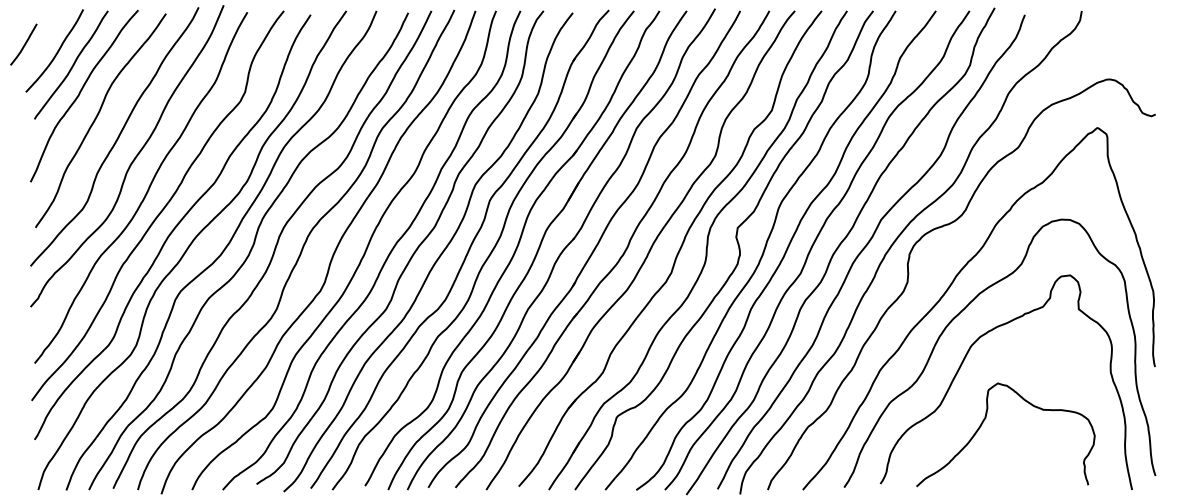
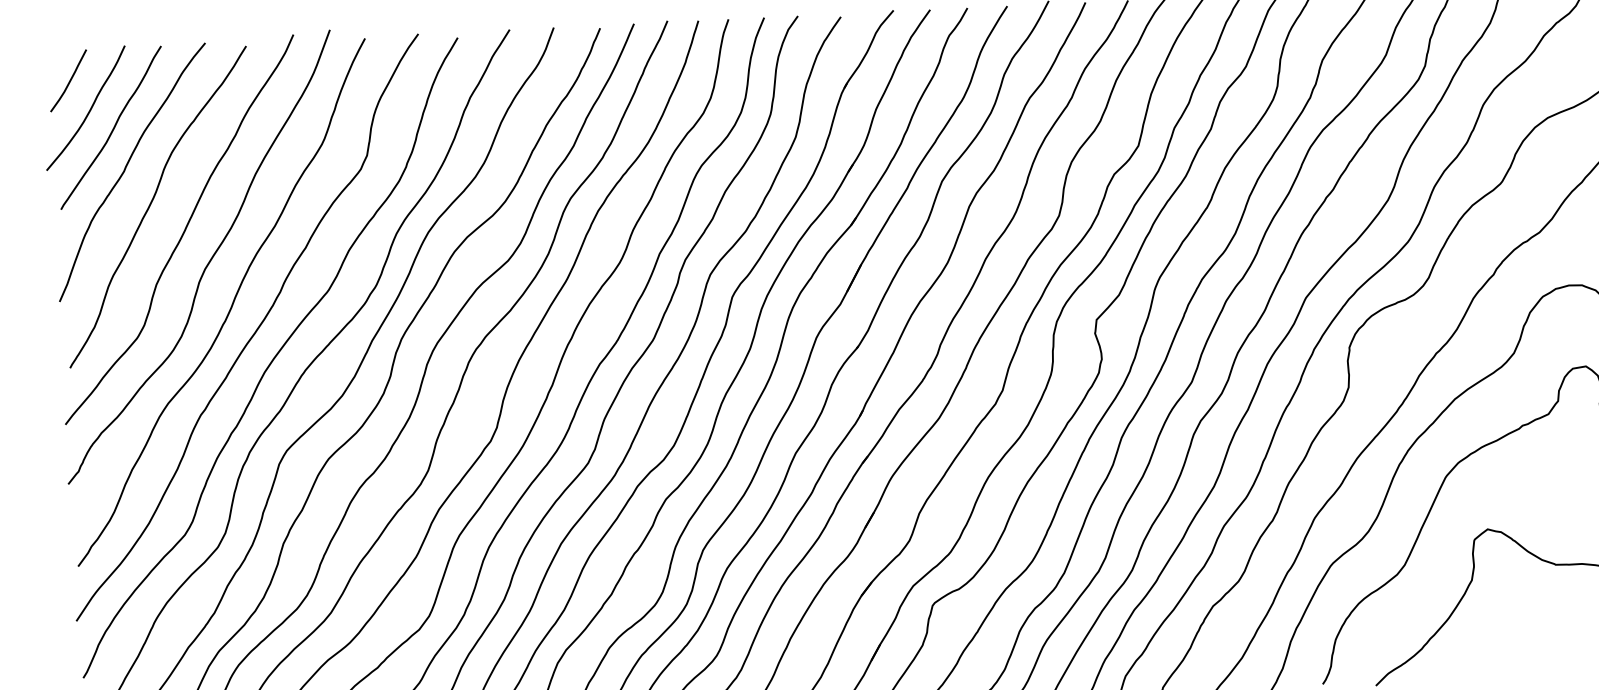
curve: (24, 44) -> (69, 80), moved

